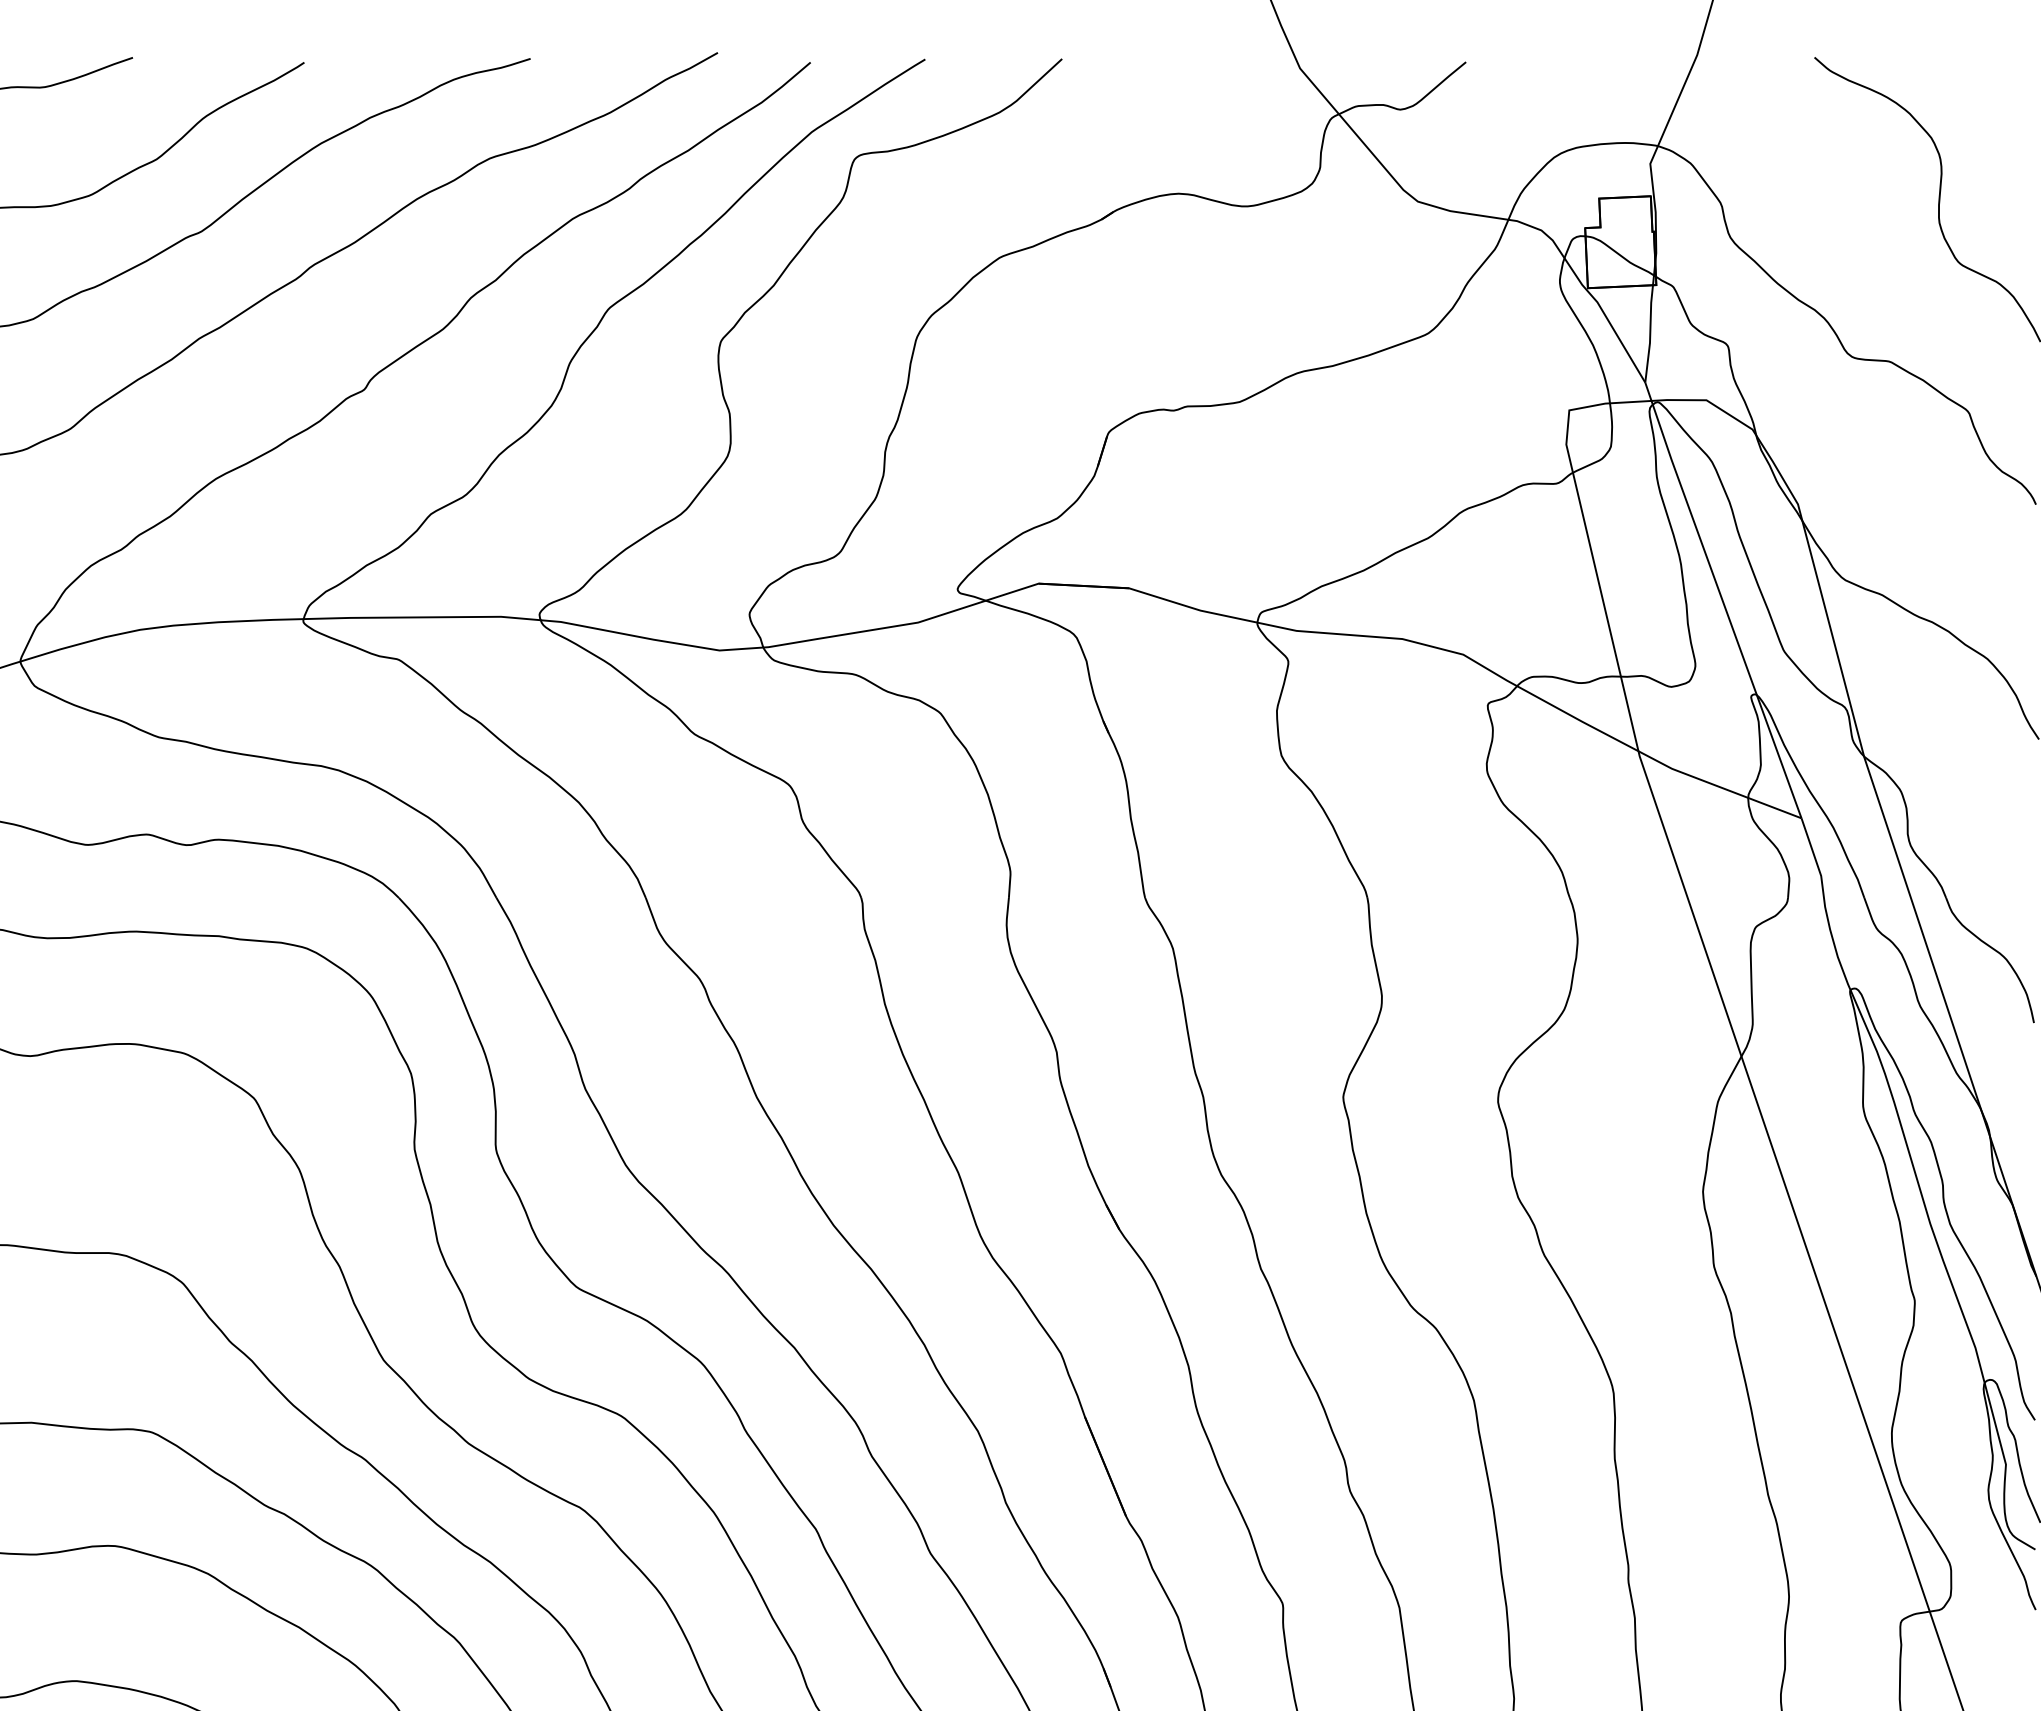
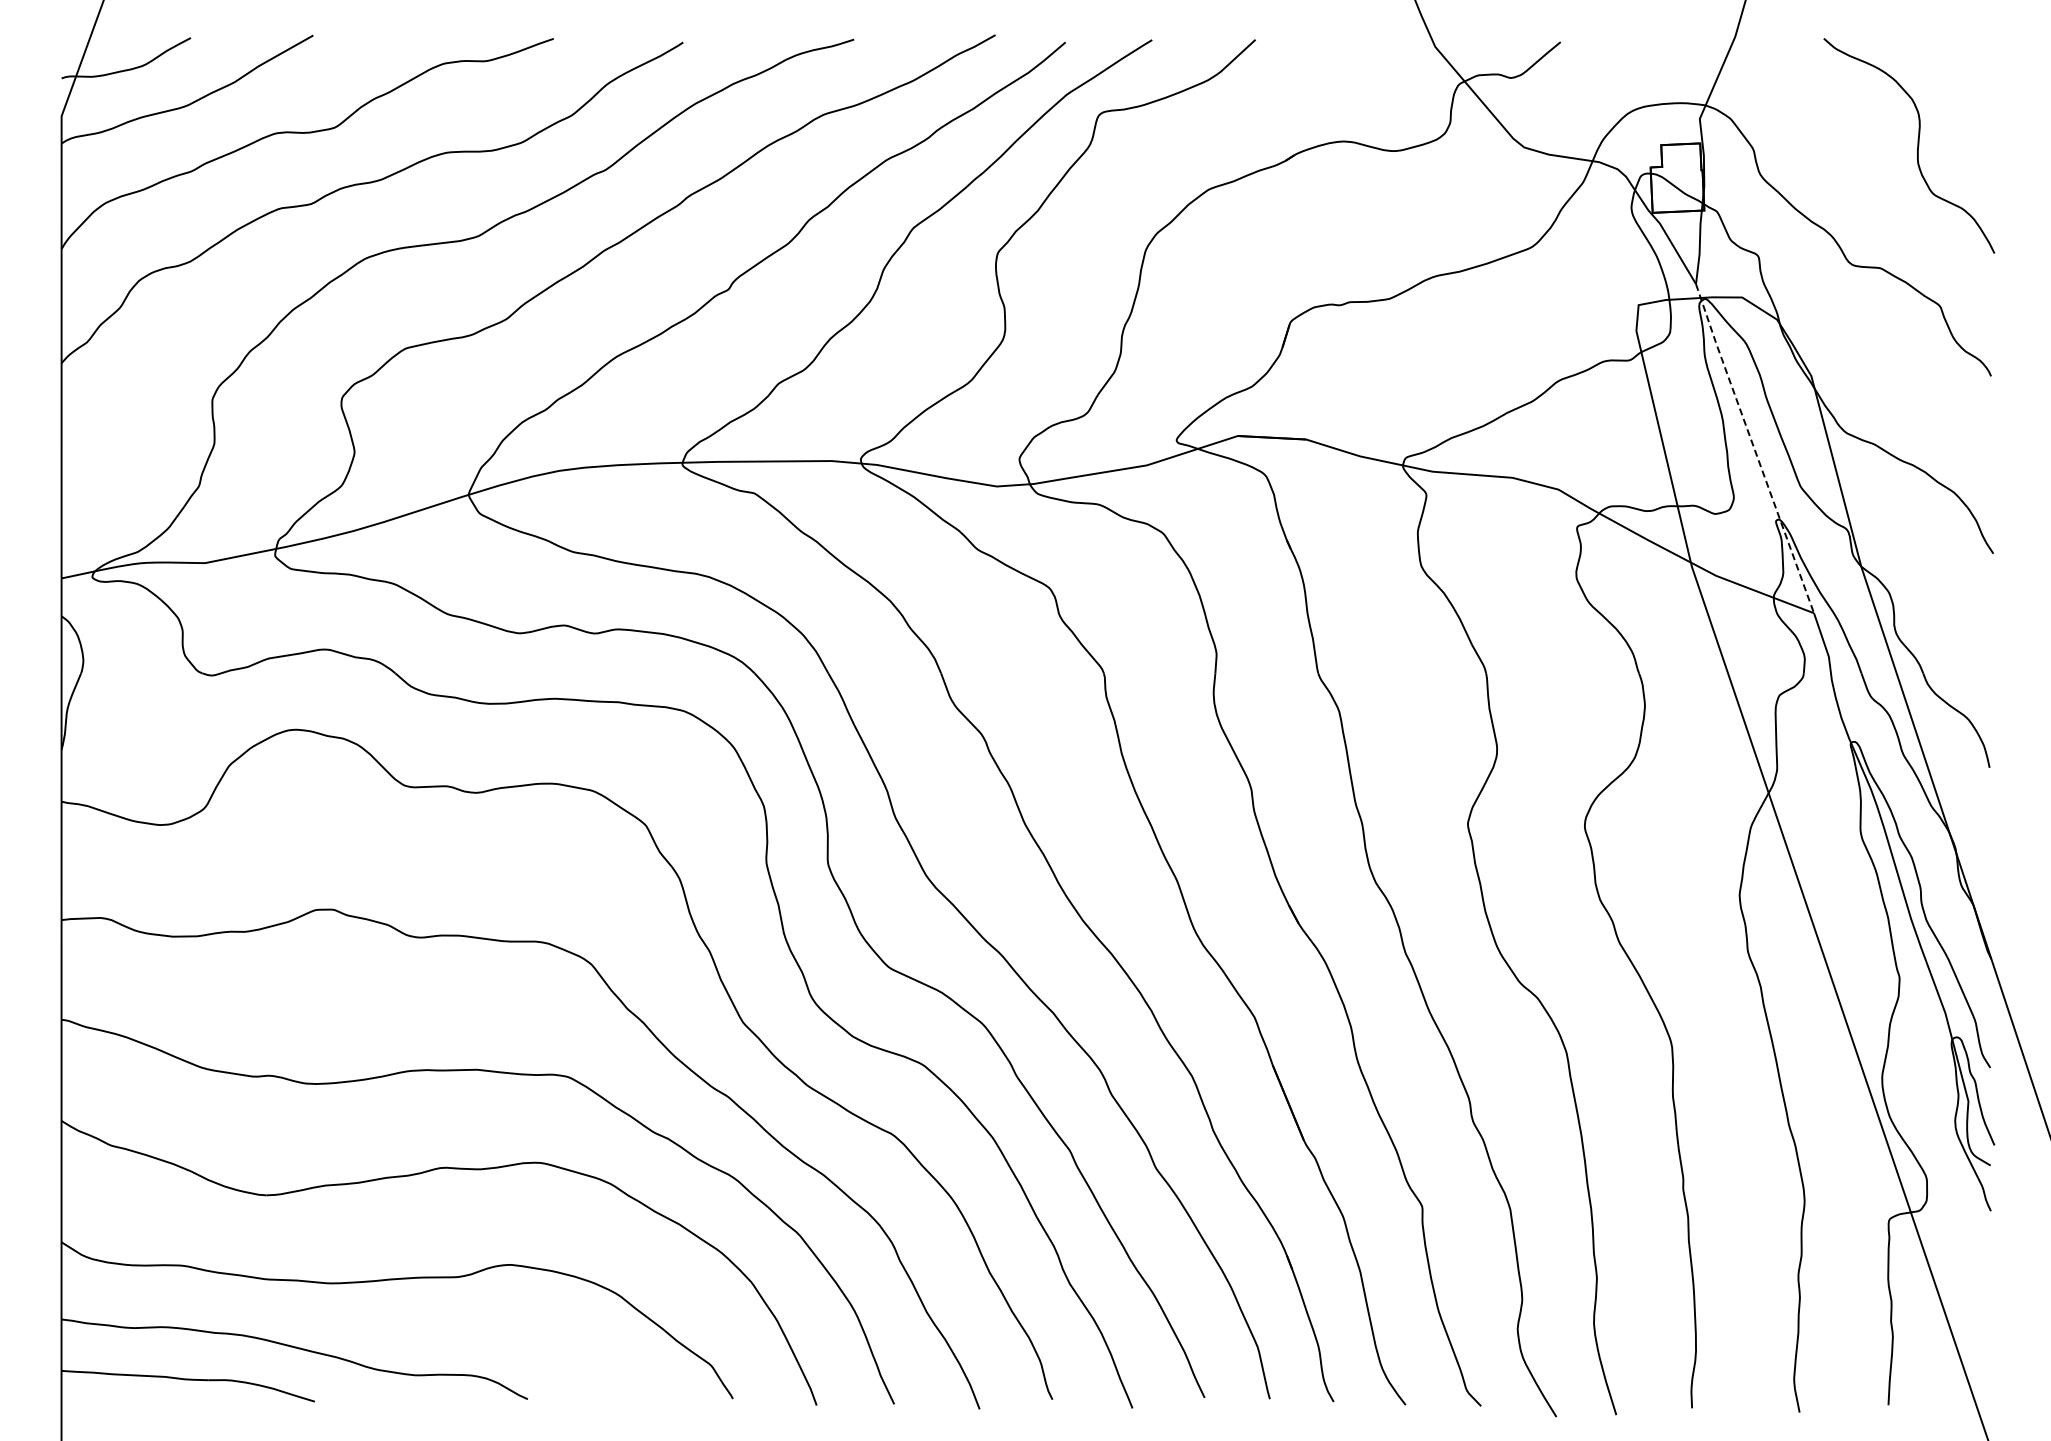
line: (1722, 600) -> (1754, 448), solid -> dashed

